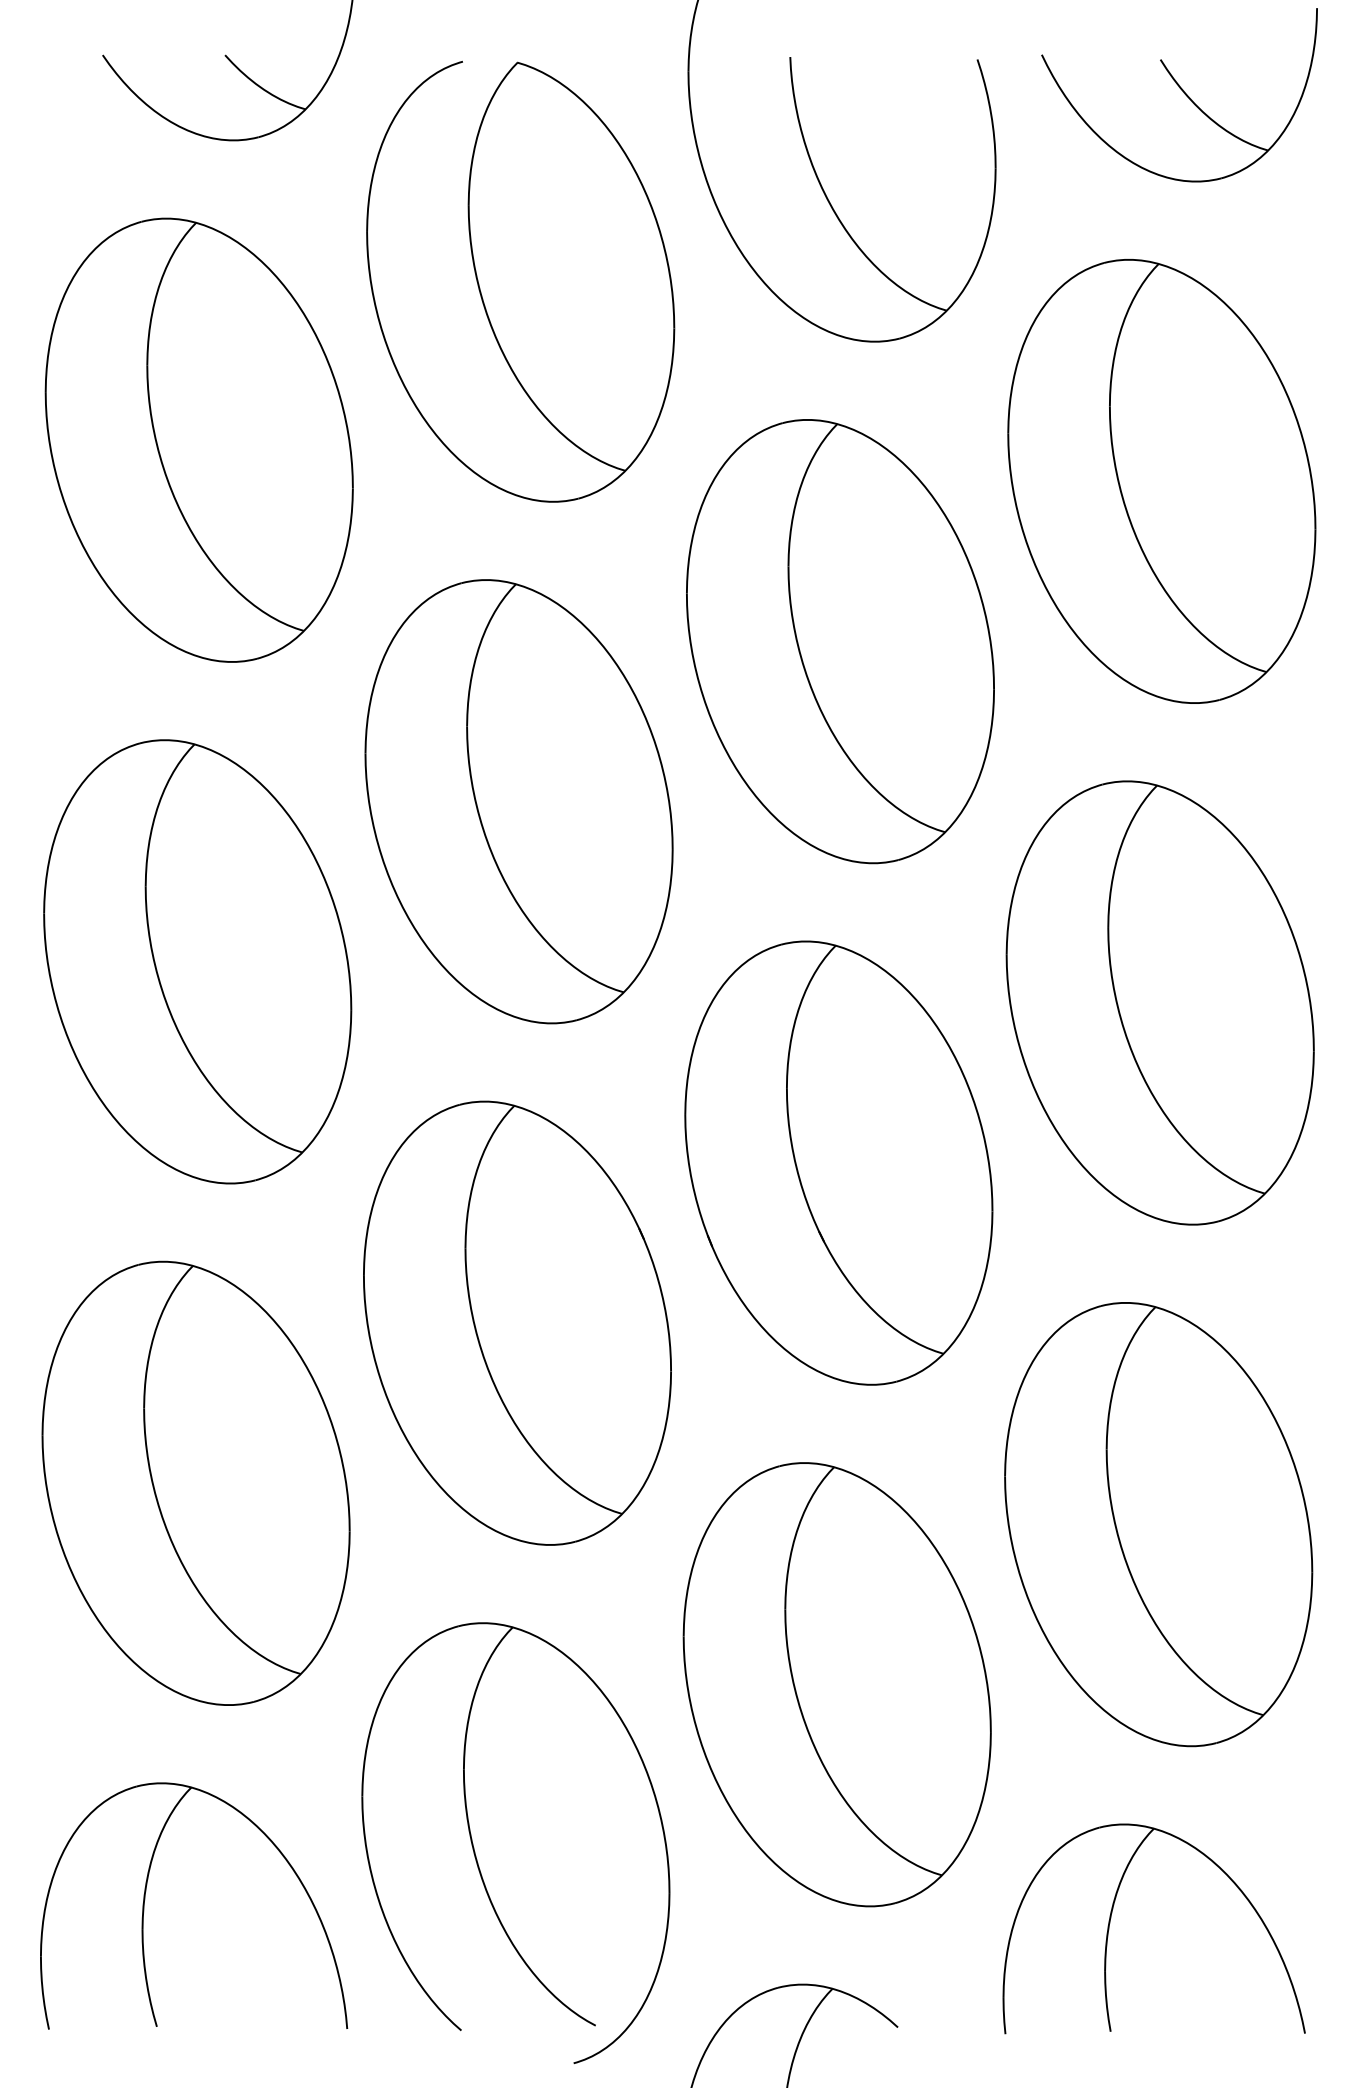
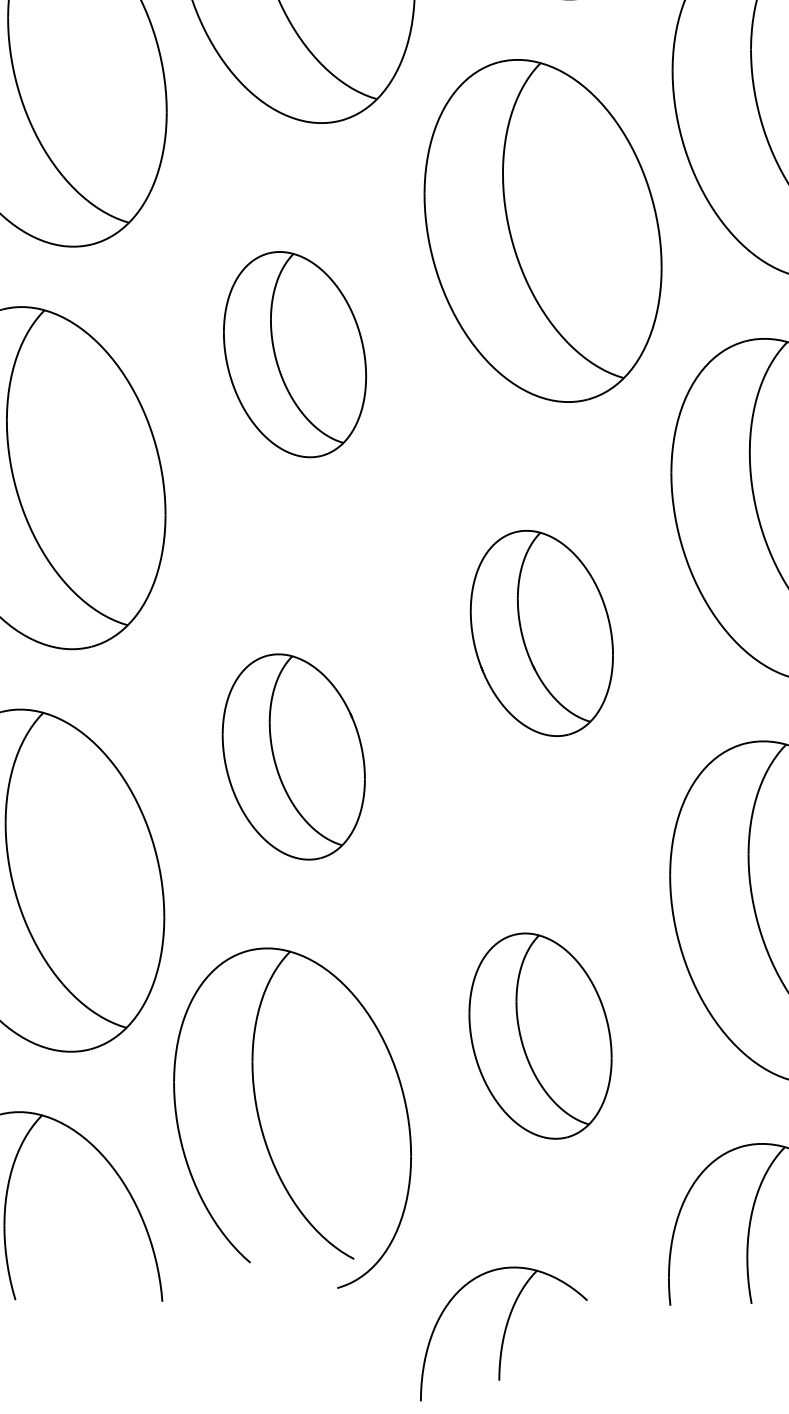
part: (518, 801) -> (294, 354), size x0.6
part: (838, 1162) -> (541, 633), size x0.6
part: (517, 1322) -> (293, 756), size x0.6
part: (836, 1684) -> (540, 1035), size x0.6
part: (475, 1851) -> (261, 1124), moved

